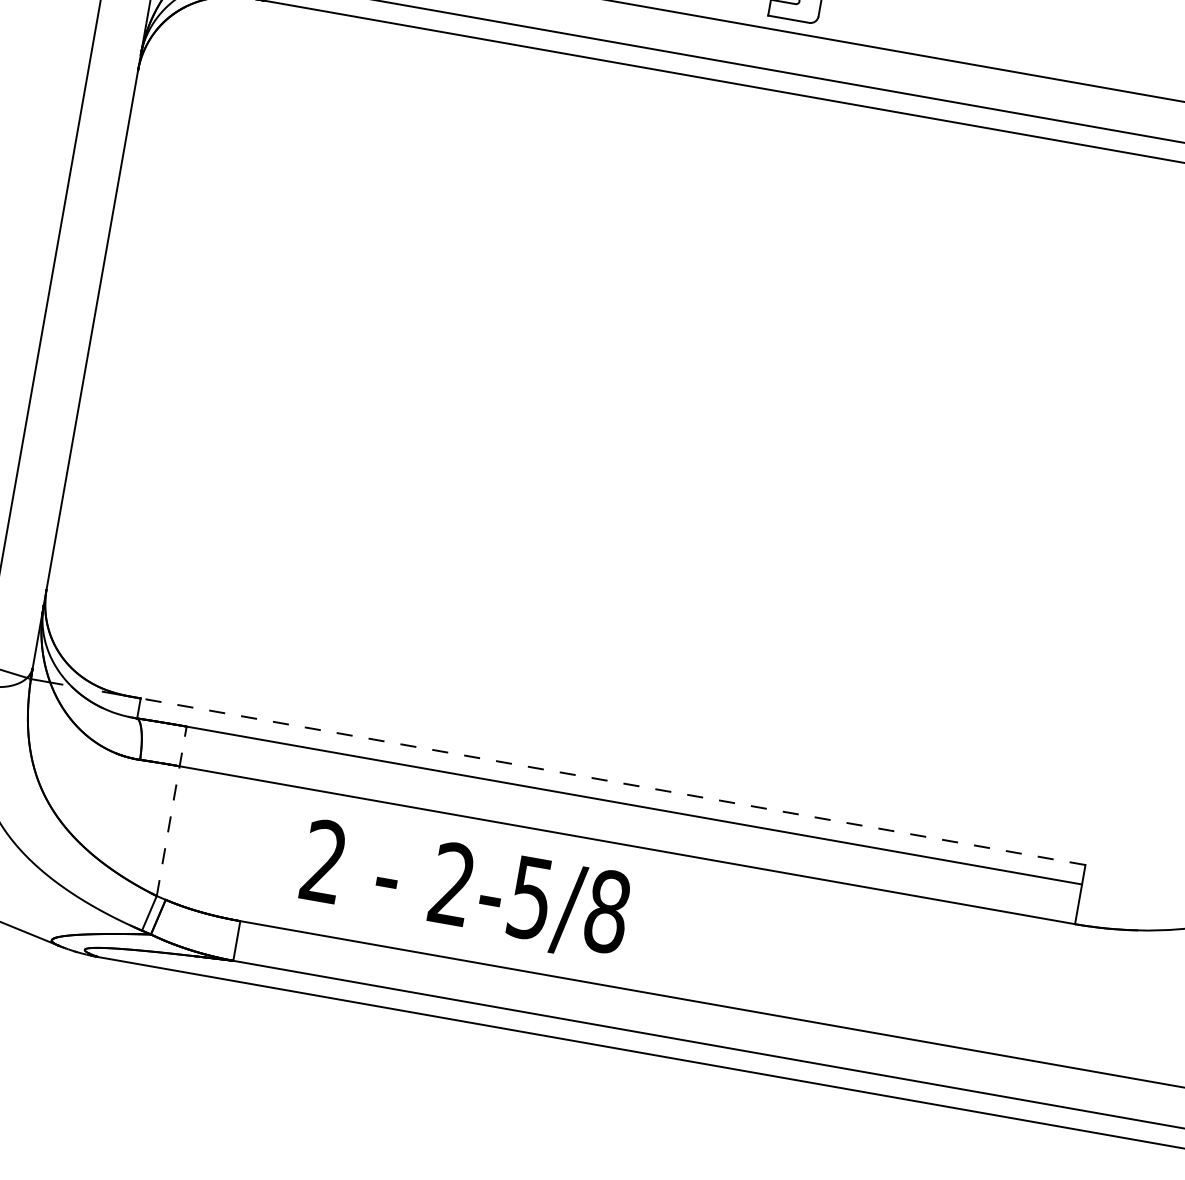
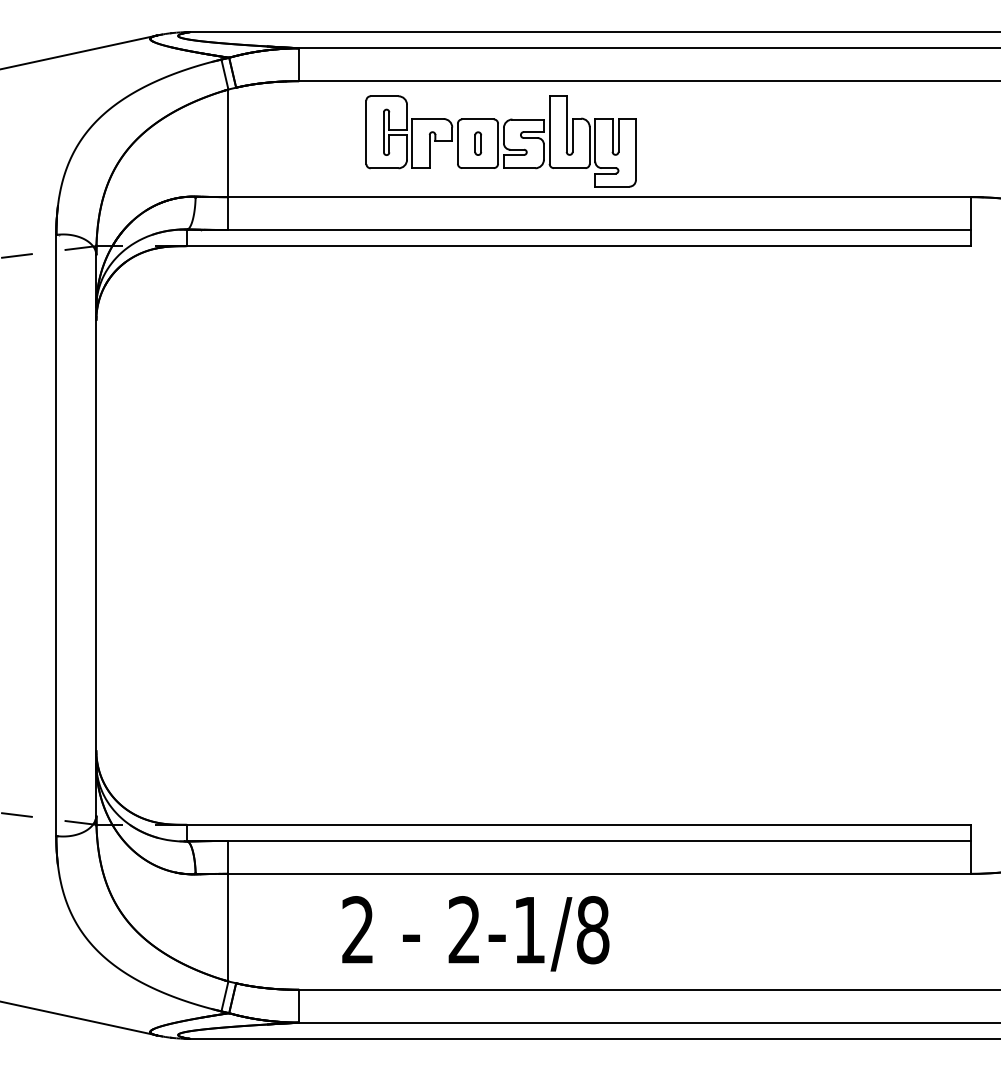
line: (613, 781) -> (579, 824), dashed -> solid
line: (171, 810) -> (228, 910), dashed -> solid
text: (530, 898) -> (529, 930), 2-5/8 -> 2-1/8

